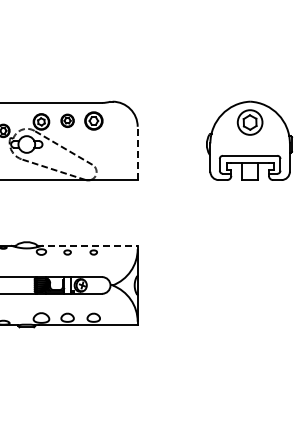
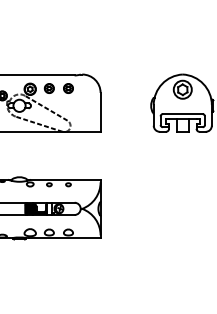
part: (93, 120) -> (68, 88), size x0.71
line: (137, 153) -> (100, 112), dashed -> solid
line: (88, 245) -> (64, 179), dashed -> solid

